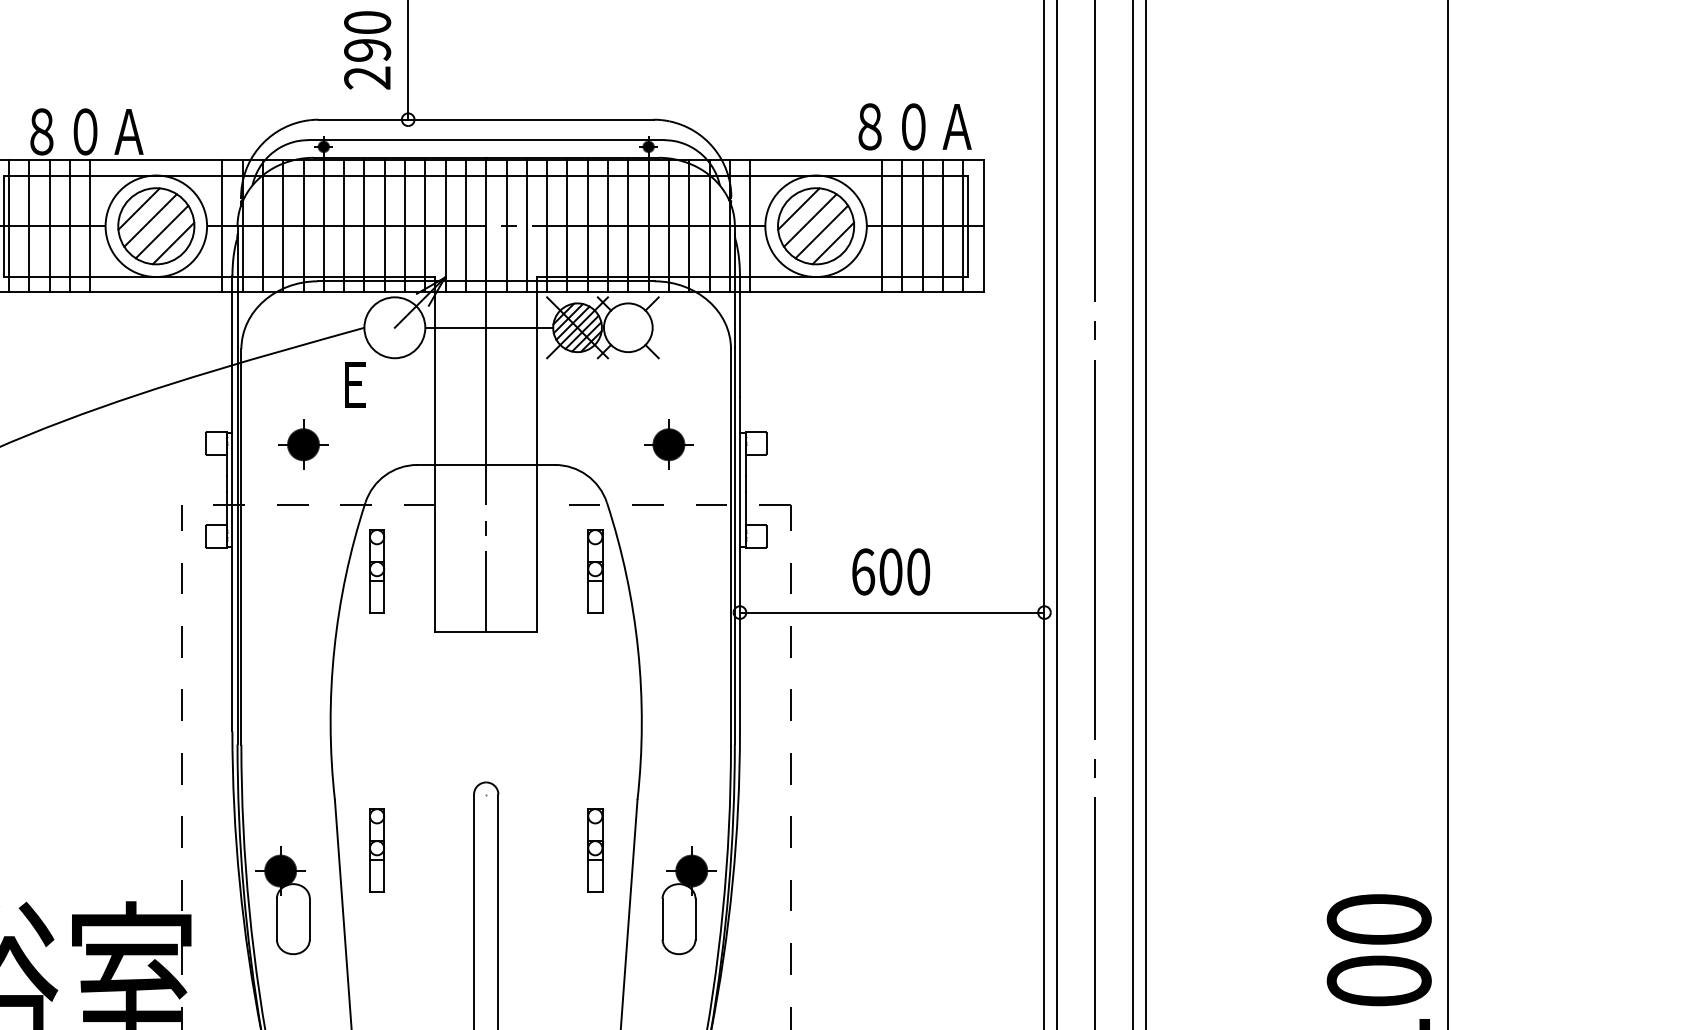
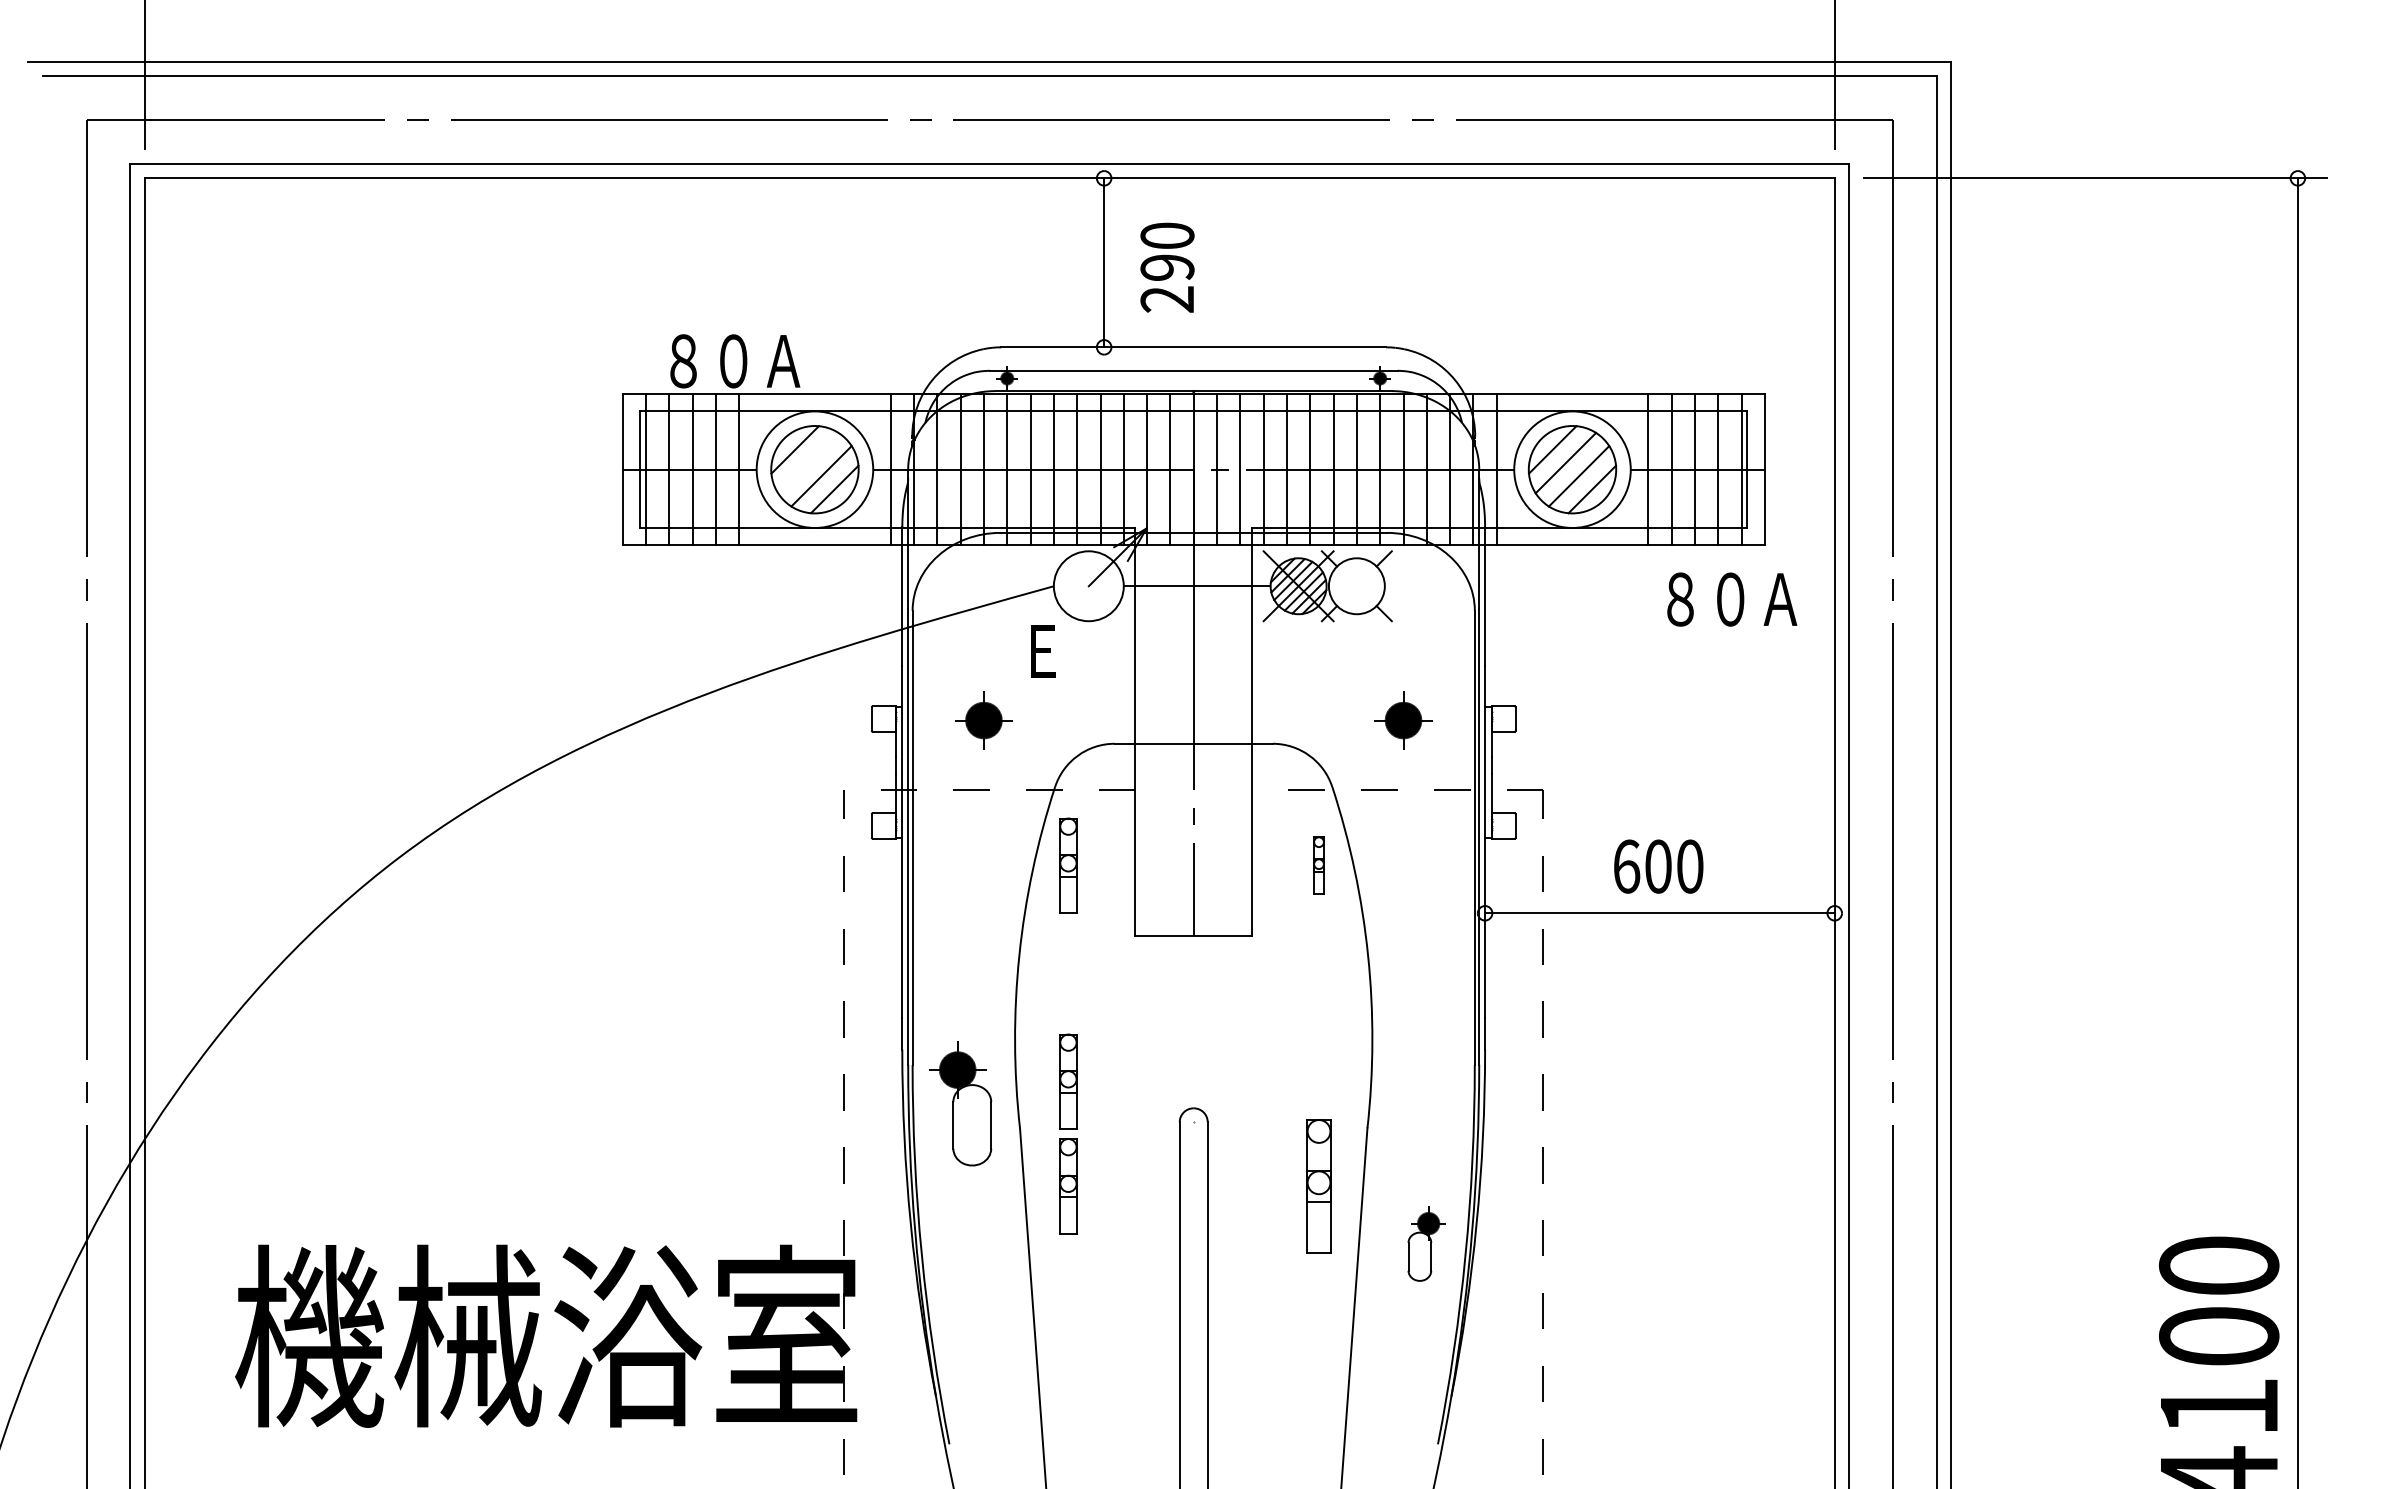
text: (367, 50) -> (1167, 267), moved
text: (915, 126) -> (1732, 599), moved
line: (150, 220) -> (808, 462), removed
part: (594, 570) -> (1318, 865), size x0.6
part: (377, 759) -> (1068, 1081), added
part: (594, 850) -> (1318, 1186), size x1.4
part: (283, 900) -> (960, 1103), moved
part: (688, 900) -> (1426, 1243), size x0.6

